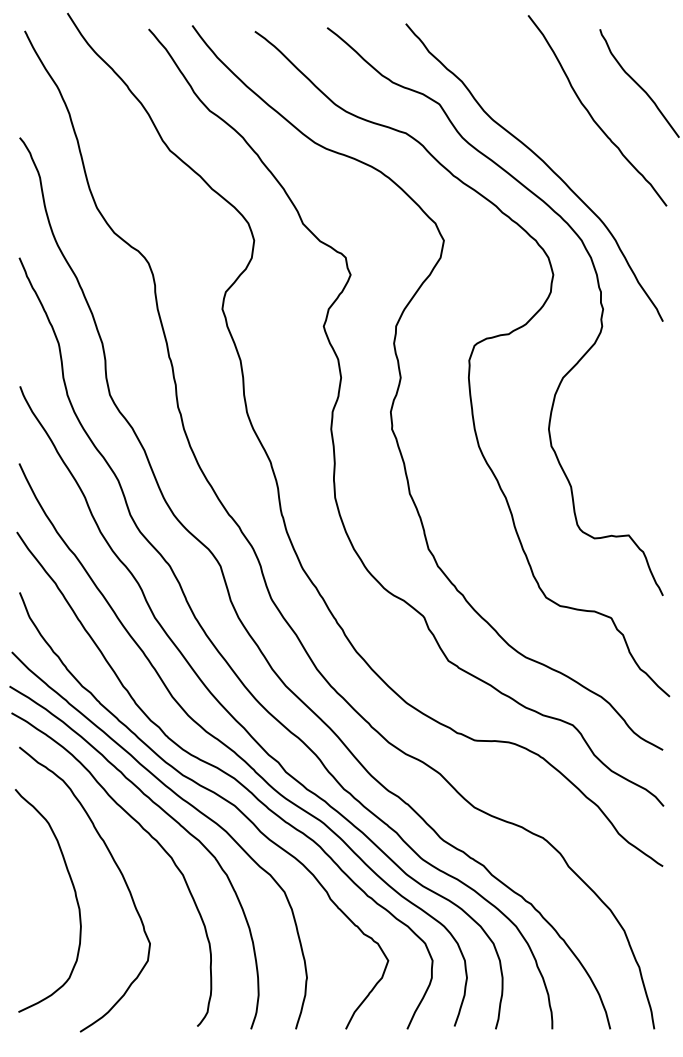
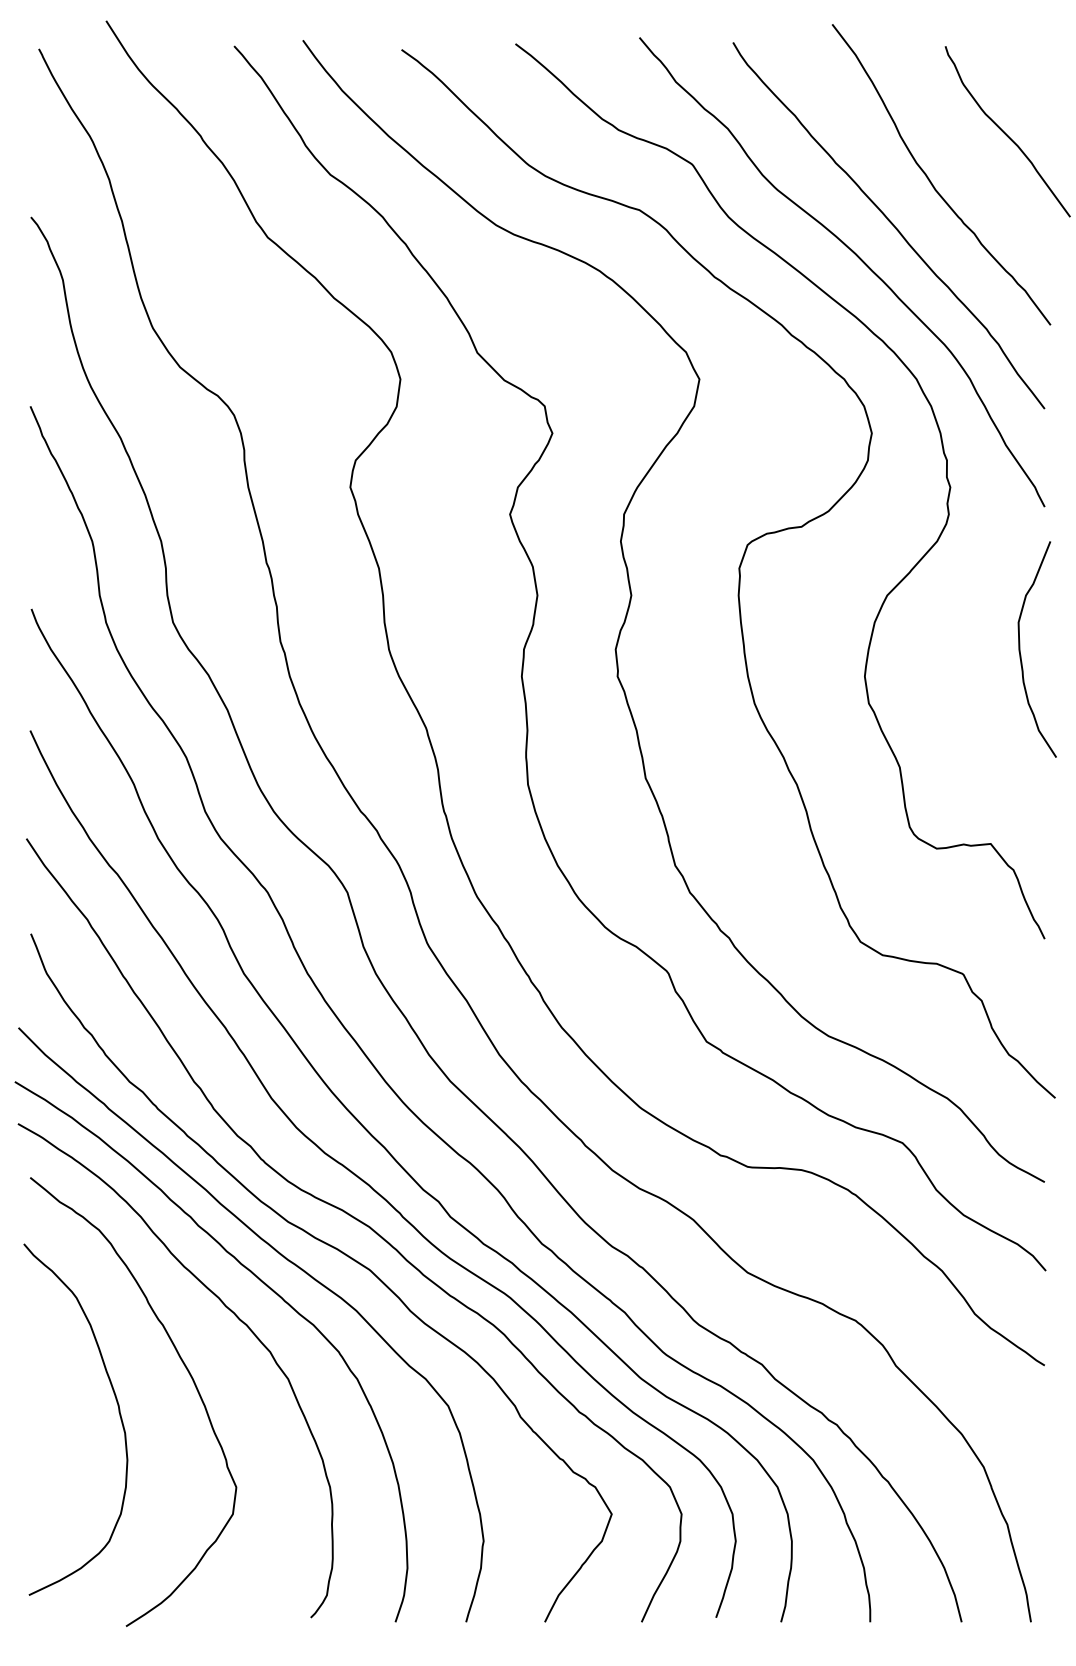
curve: (564, 141) -> (889, 223), added
curve: (648, 413) -> (1021, 651), added

